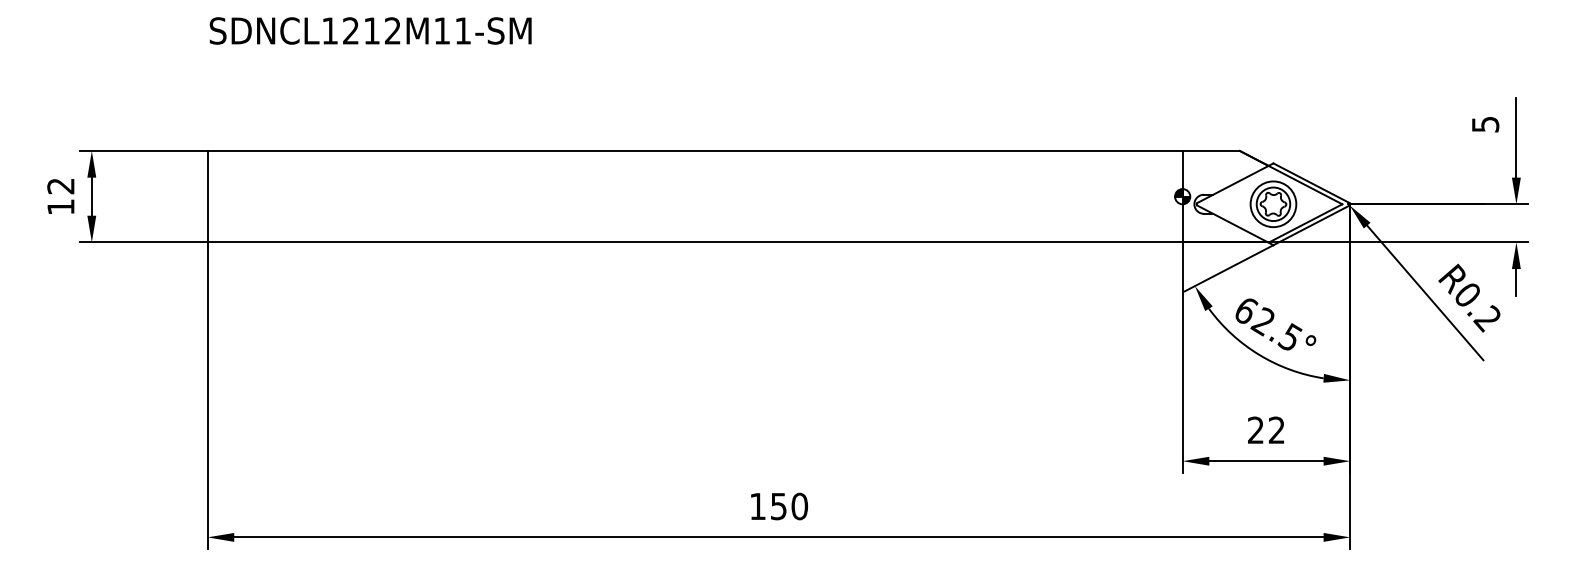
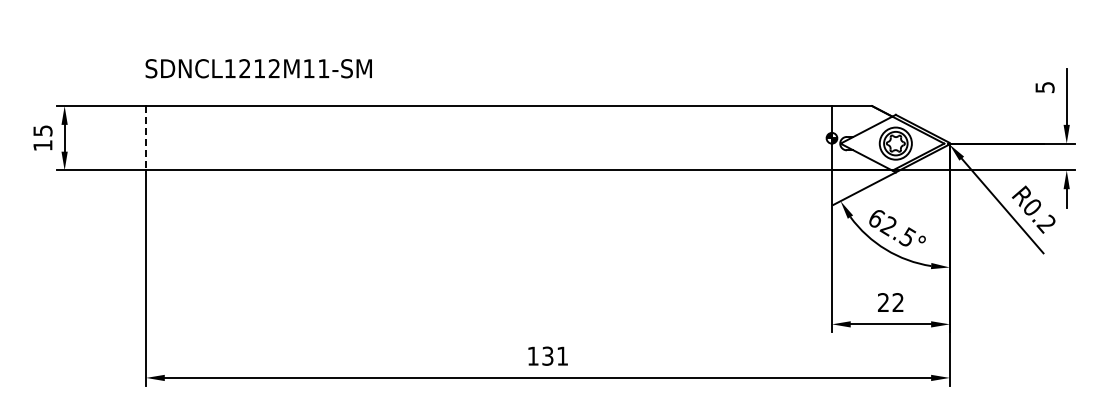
text: (370, 30) -> (258, 68), moved
text: (60, 185) -> (42, 130), 12 -> 15
line: (208, 196) -> (146, 138), solid -> dashed
text: (789, 505) -> (555, 355), 150 -> 131

